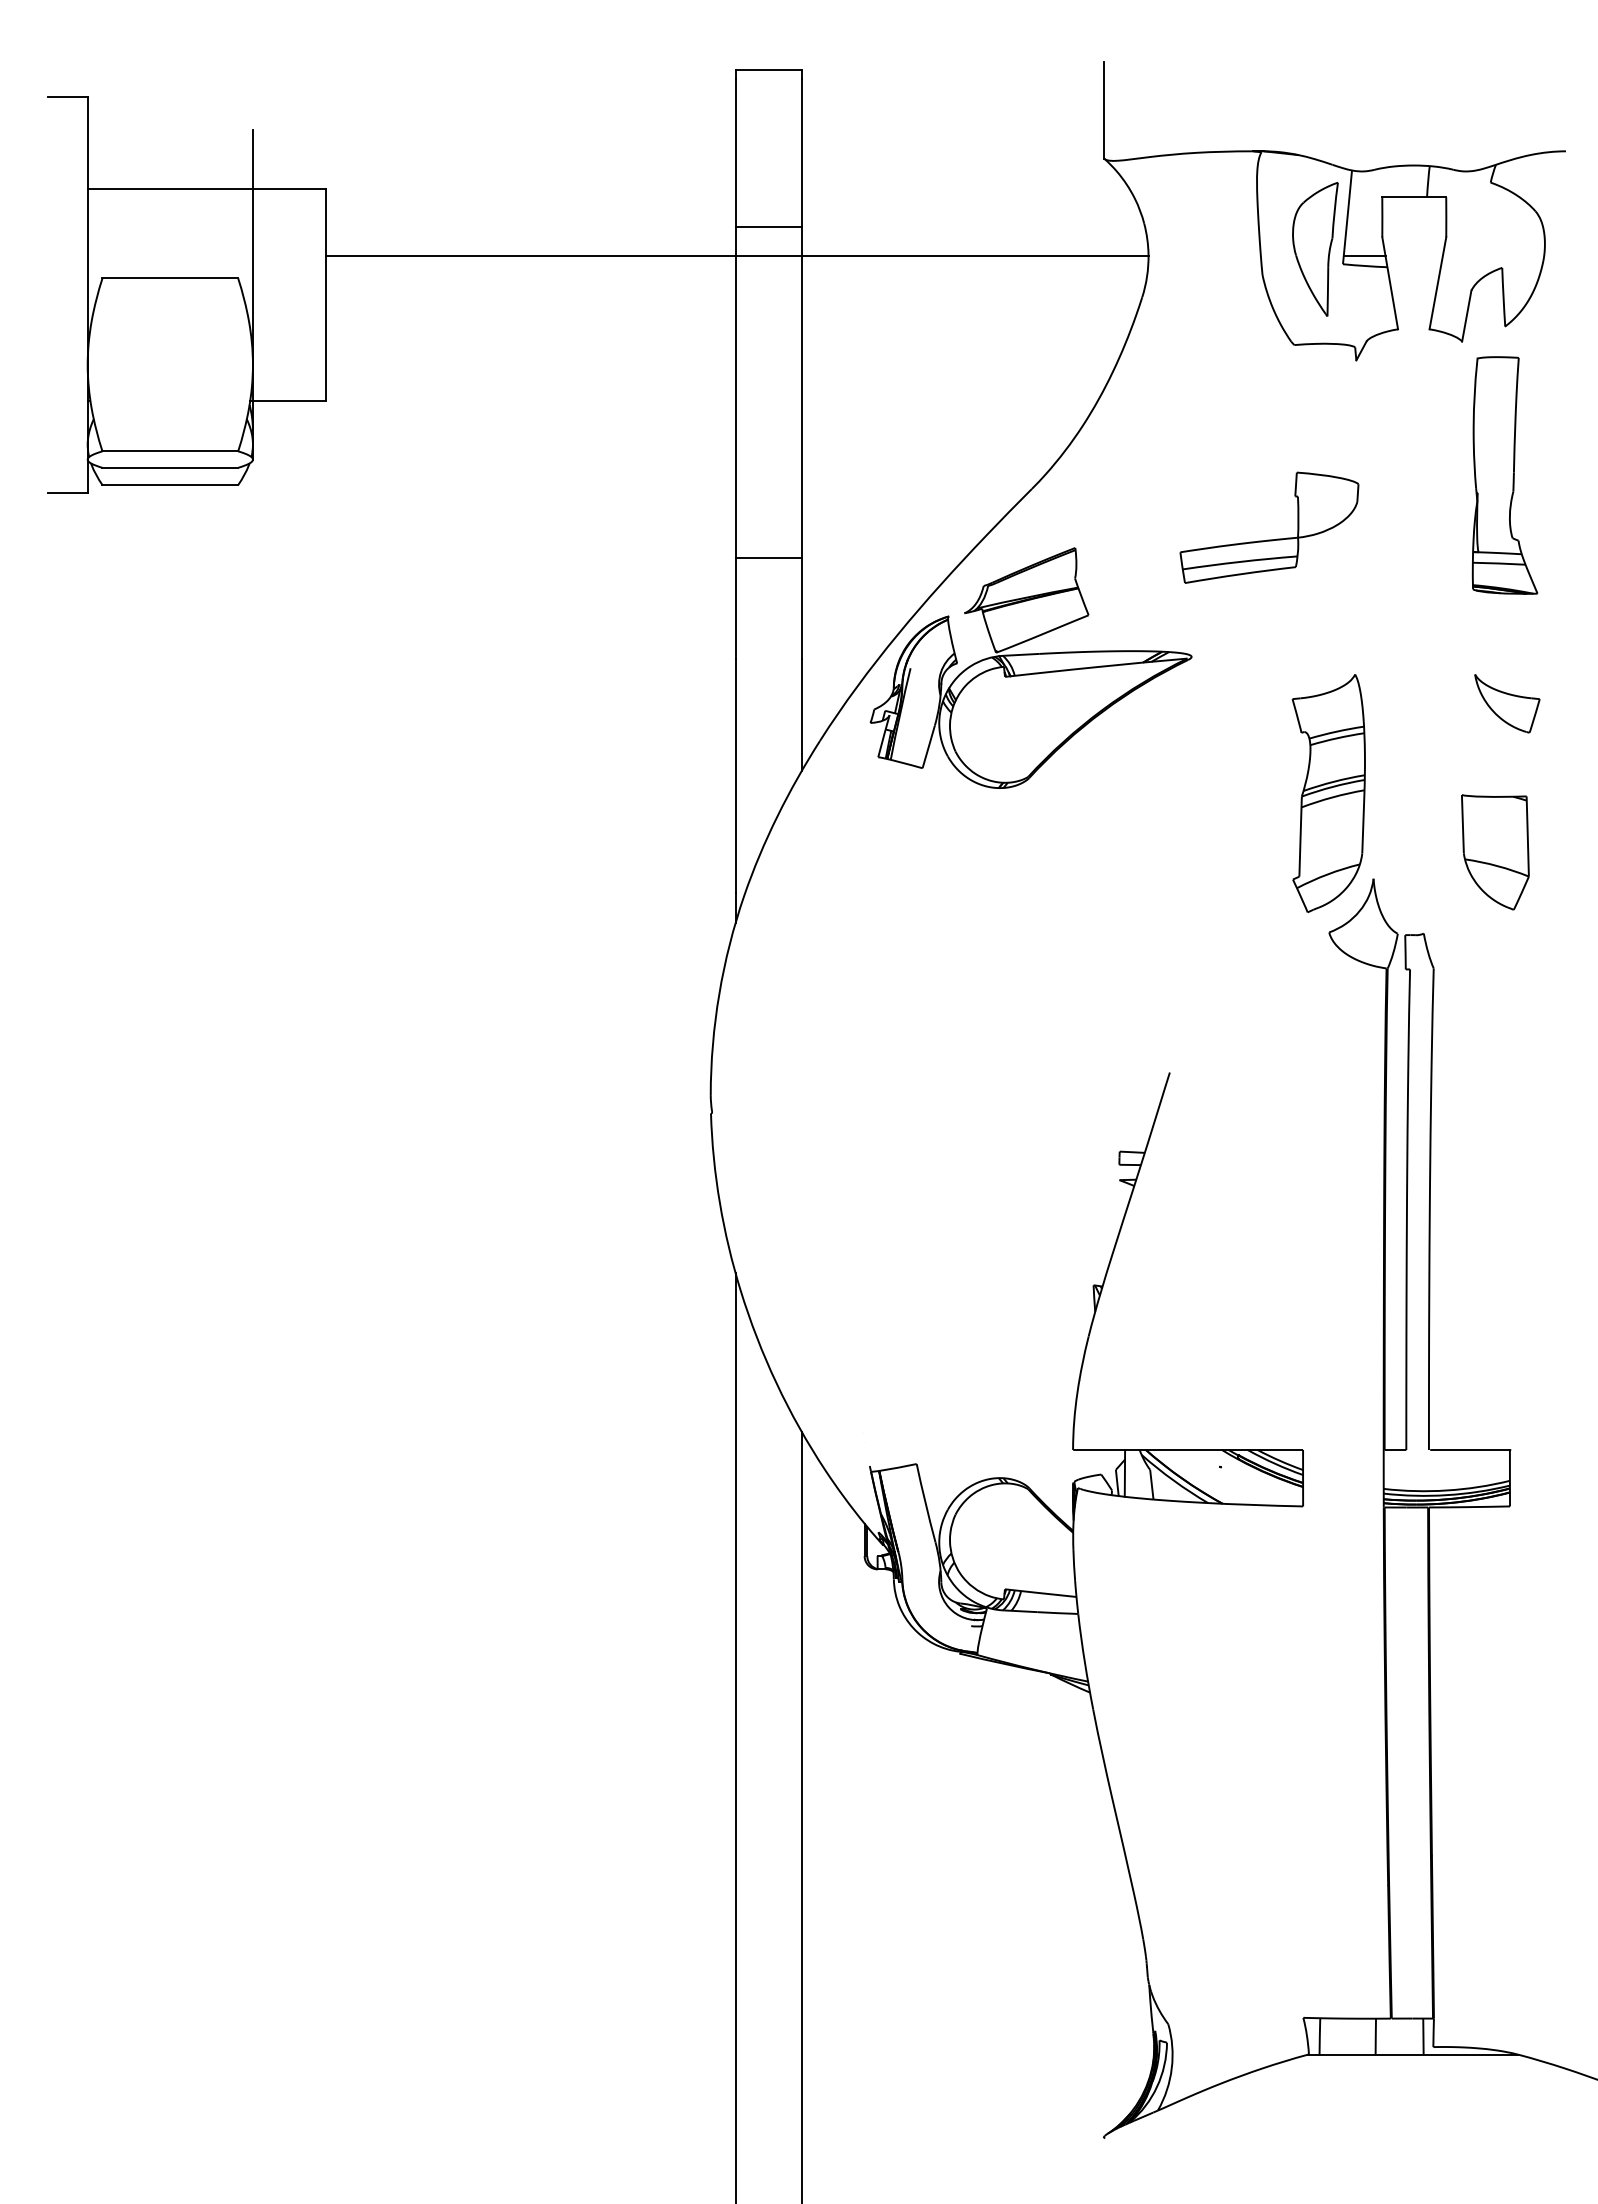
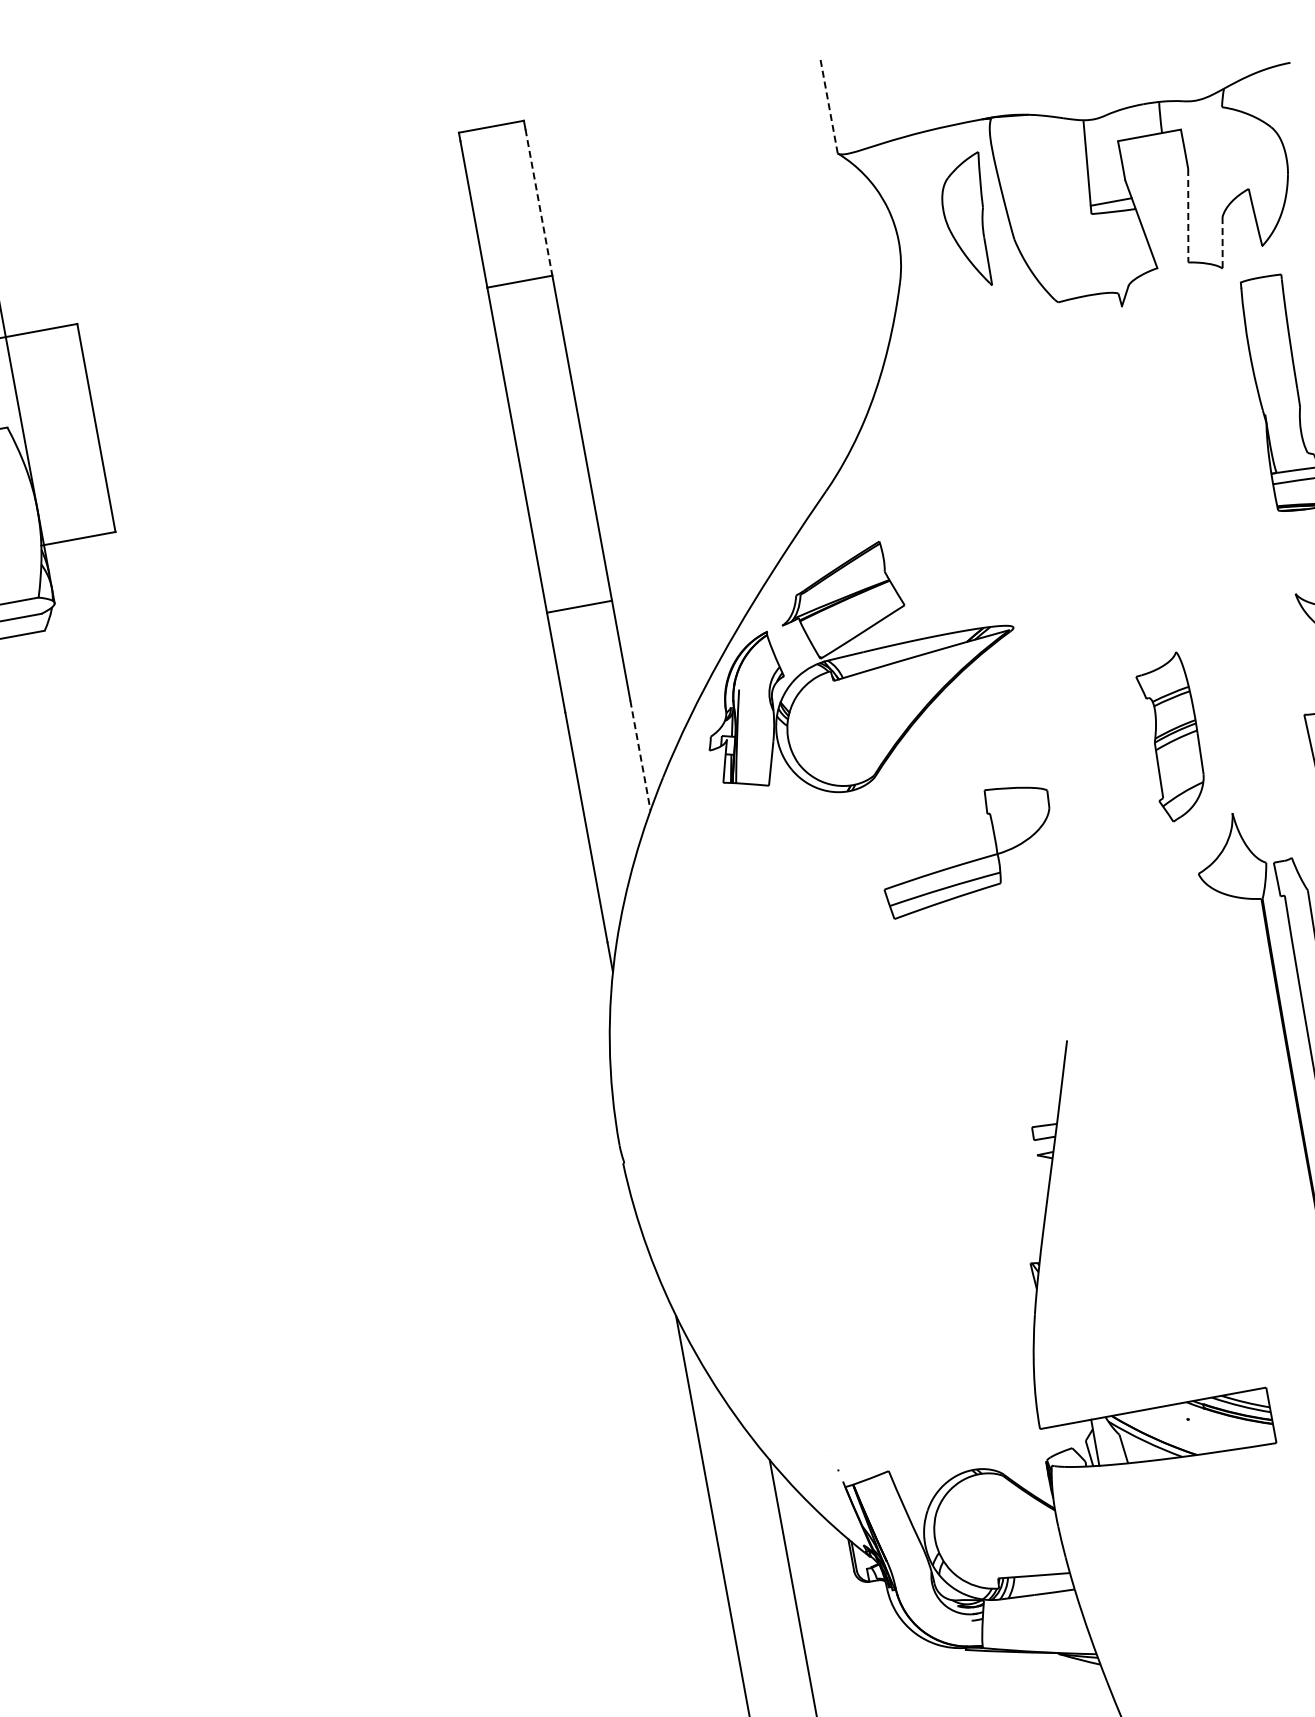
line: (1104, 109) -> (828, 104), solid -> dashed
line: (801, 153) -> (538, 202), solid -> dashed
part: (1315, 249) -> (968, 221), moved
line: (736, 255) -> (493, 315), removed
line: (1437, 283) -> (1187, 216), solid -> dashed
line: (1466, 316) -> (1222, 243), solid -> dashed
part: (1269, 539) -> (969, 860), moved
line: (801, 715) -> (640, 755), solid -> dashed
part: (1328, 793) -> (1172, 737), size x0.7

